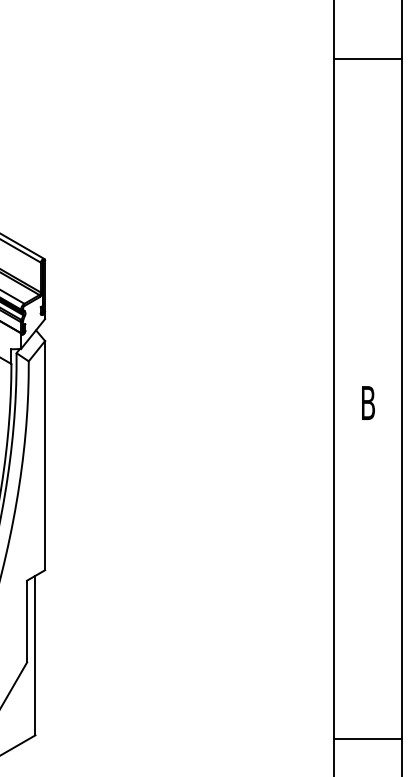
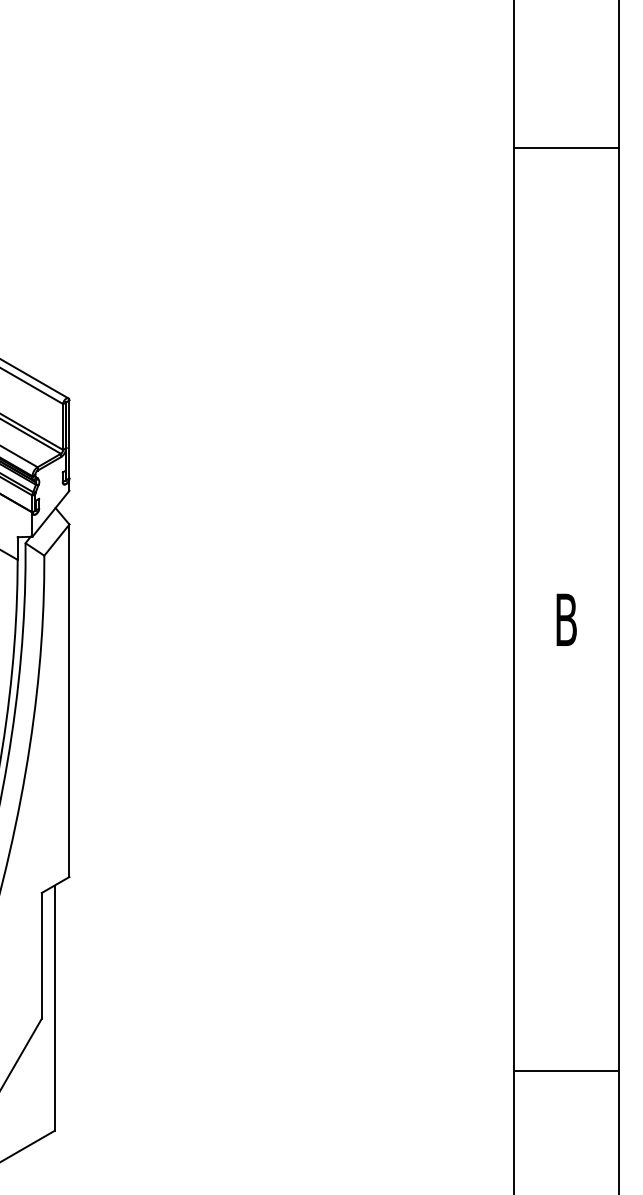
line: (368, 59) -> (566, 148), moved
line: (368, 739) -> (566, 1071), moved

